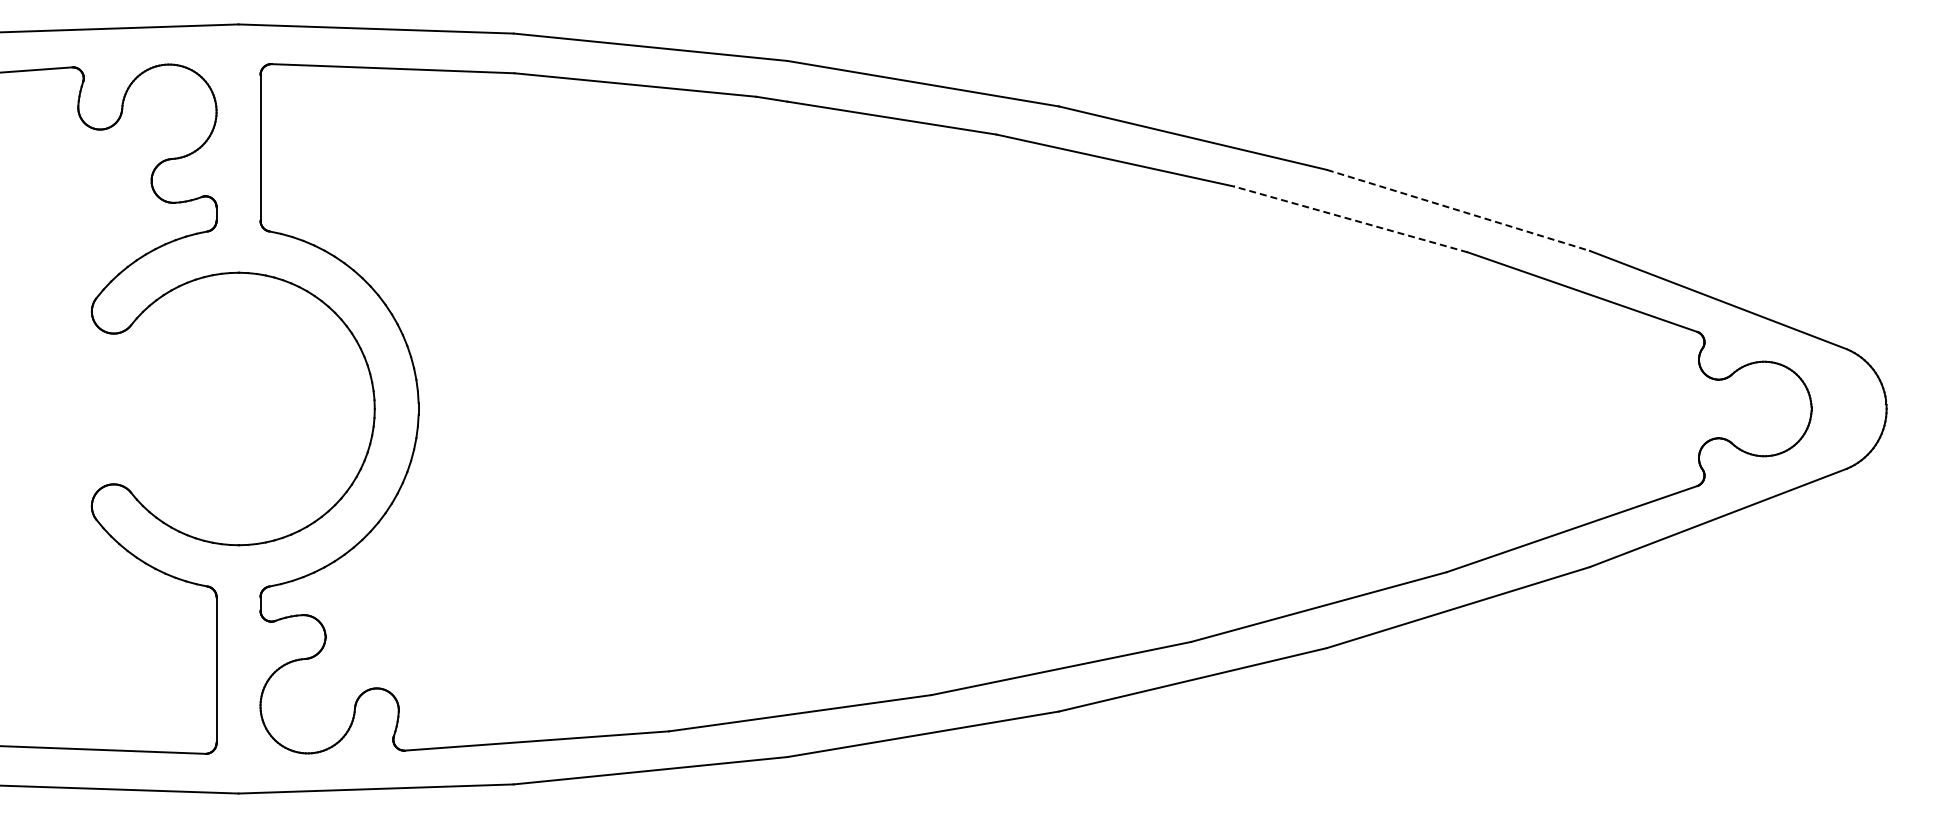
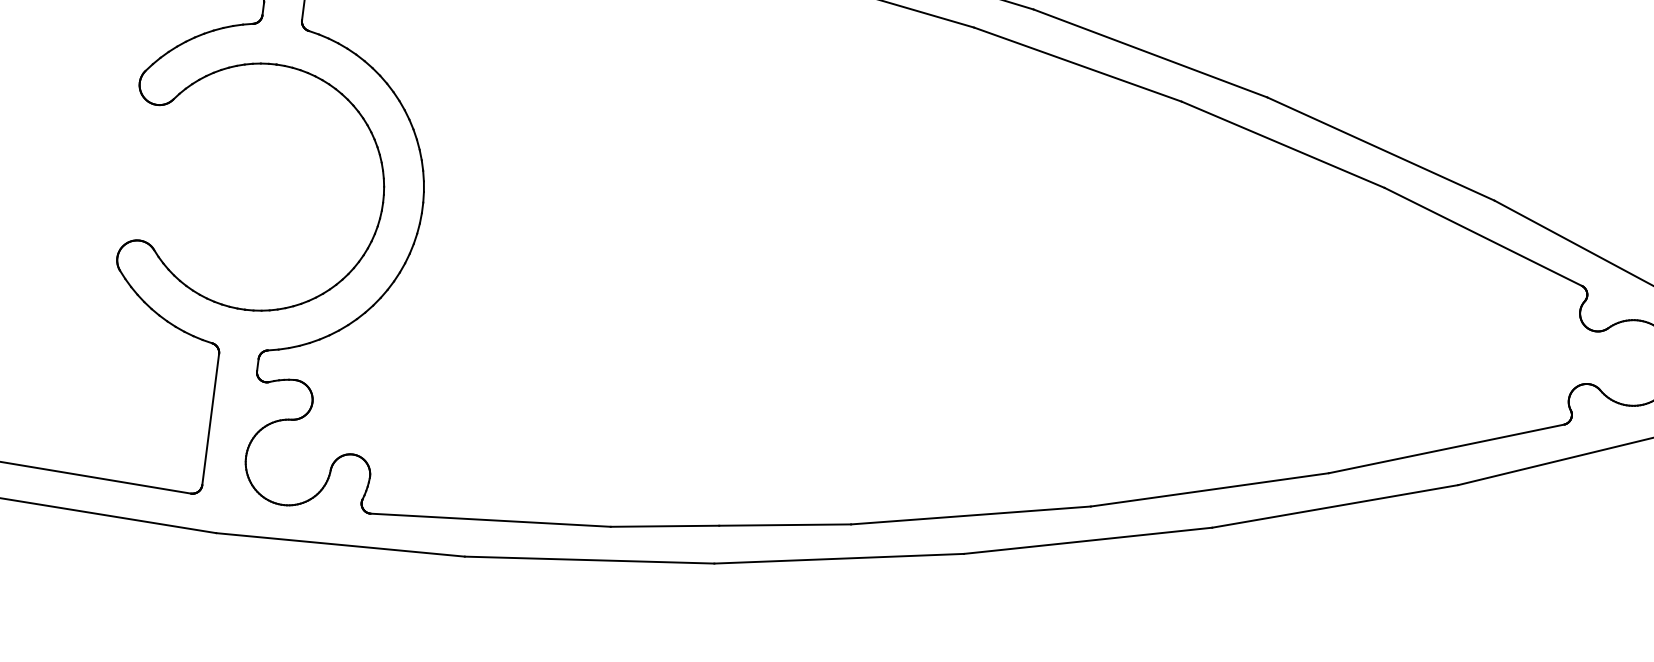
line: (1458, 210) -> (1381, 149), dashed -> solid
line: (1350, 219) -> (1282, 144), dashed -> solid

